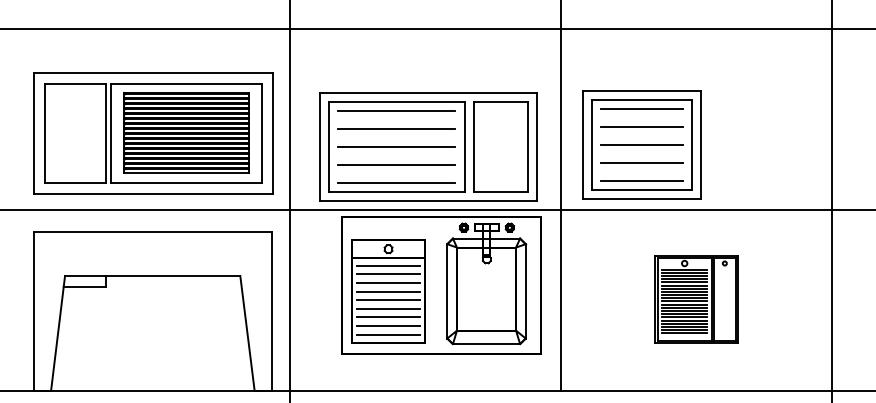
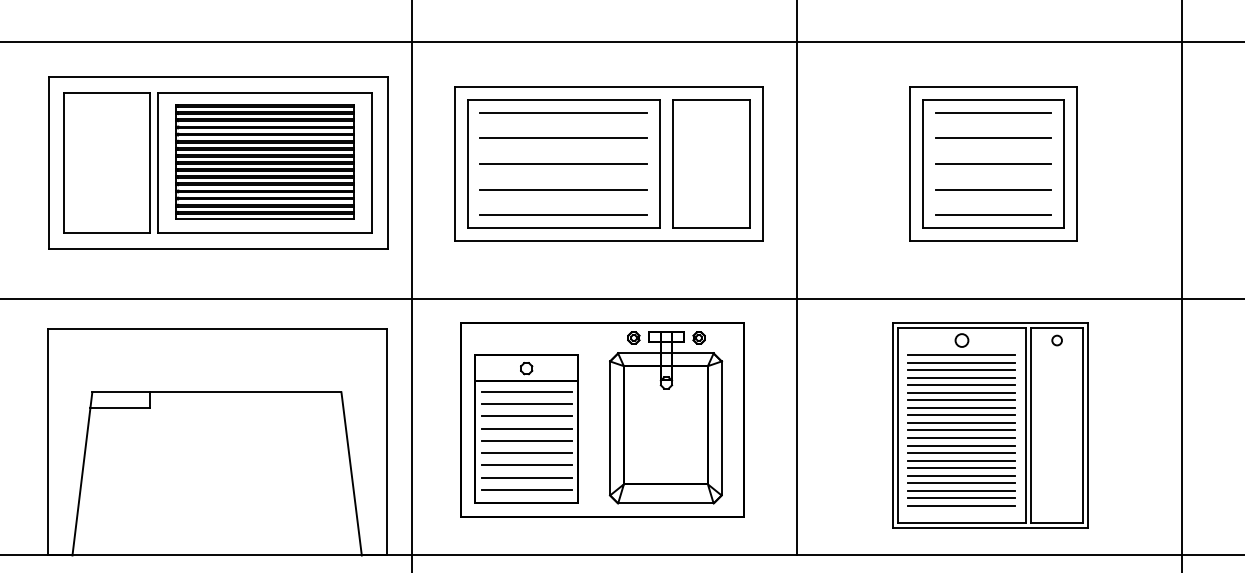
part: (153, 133) -> (218, 162), moved
part: (641, 144) -> (992, 162), moved
part: (428, 146) -> (608, 162), moved
part: (441, 285) -> (601, 420), moved
part: (696, 299) -> (989, 425), size x1.67

